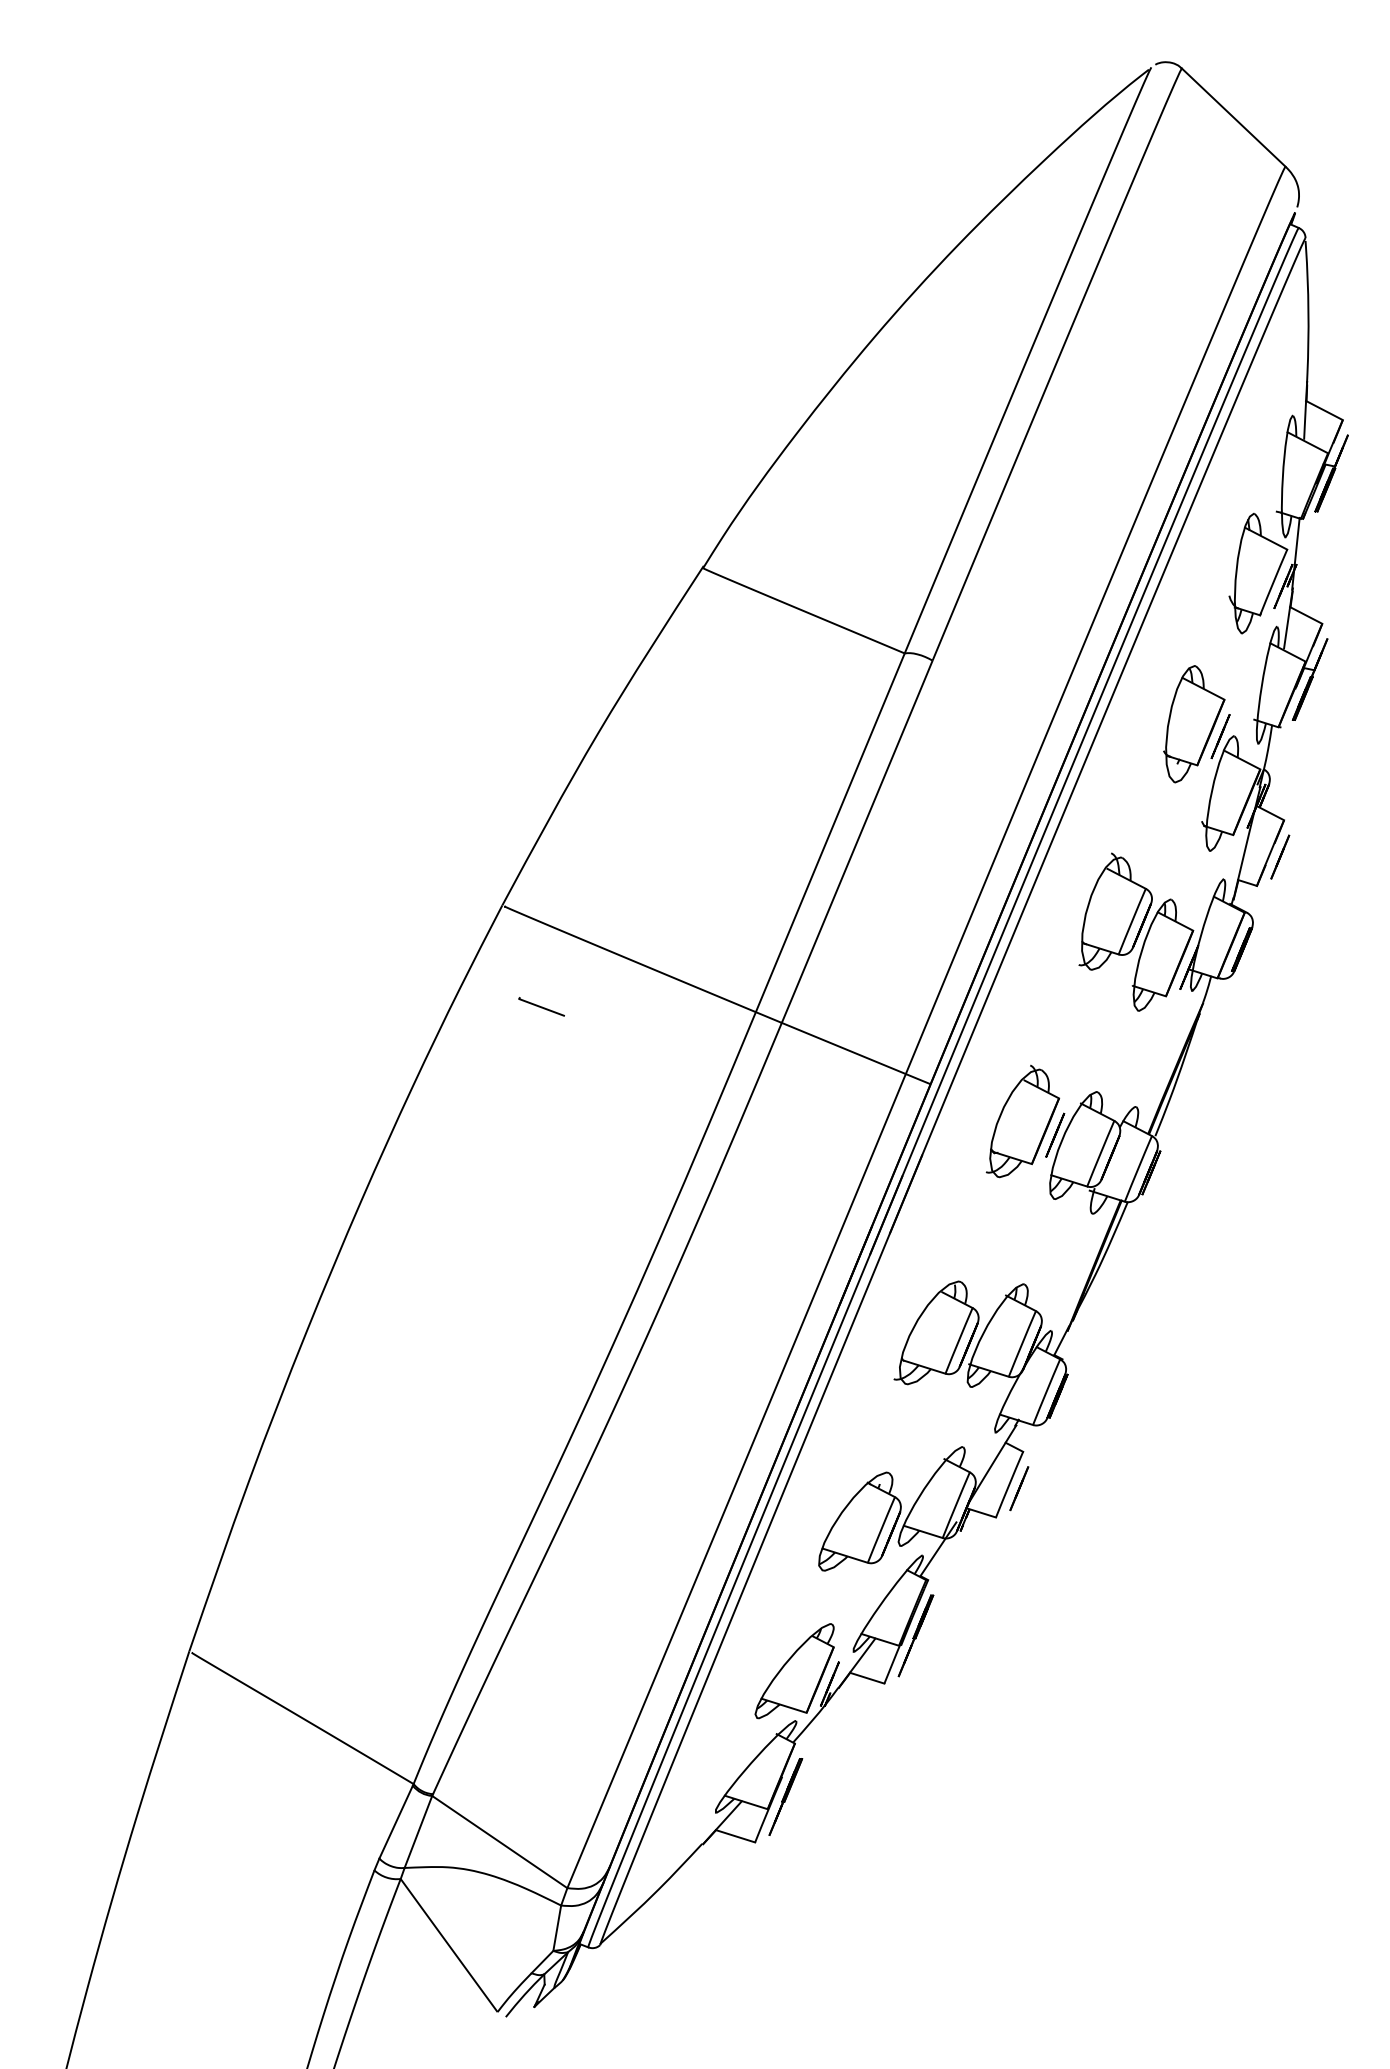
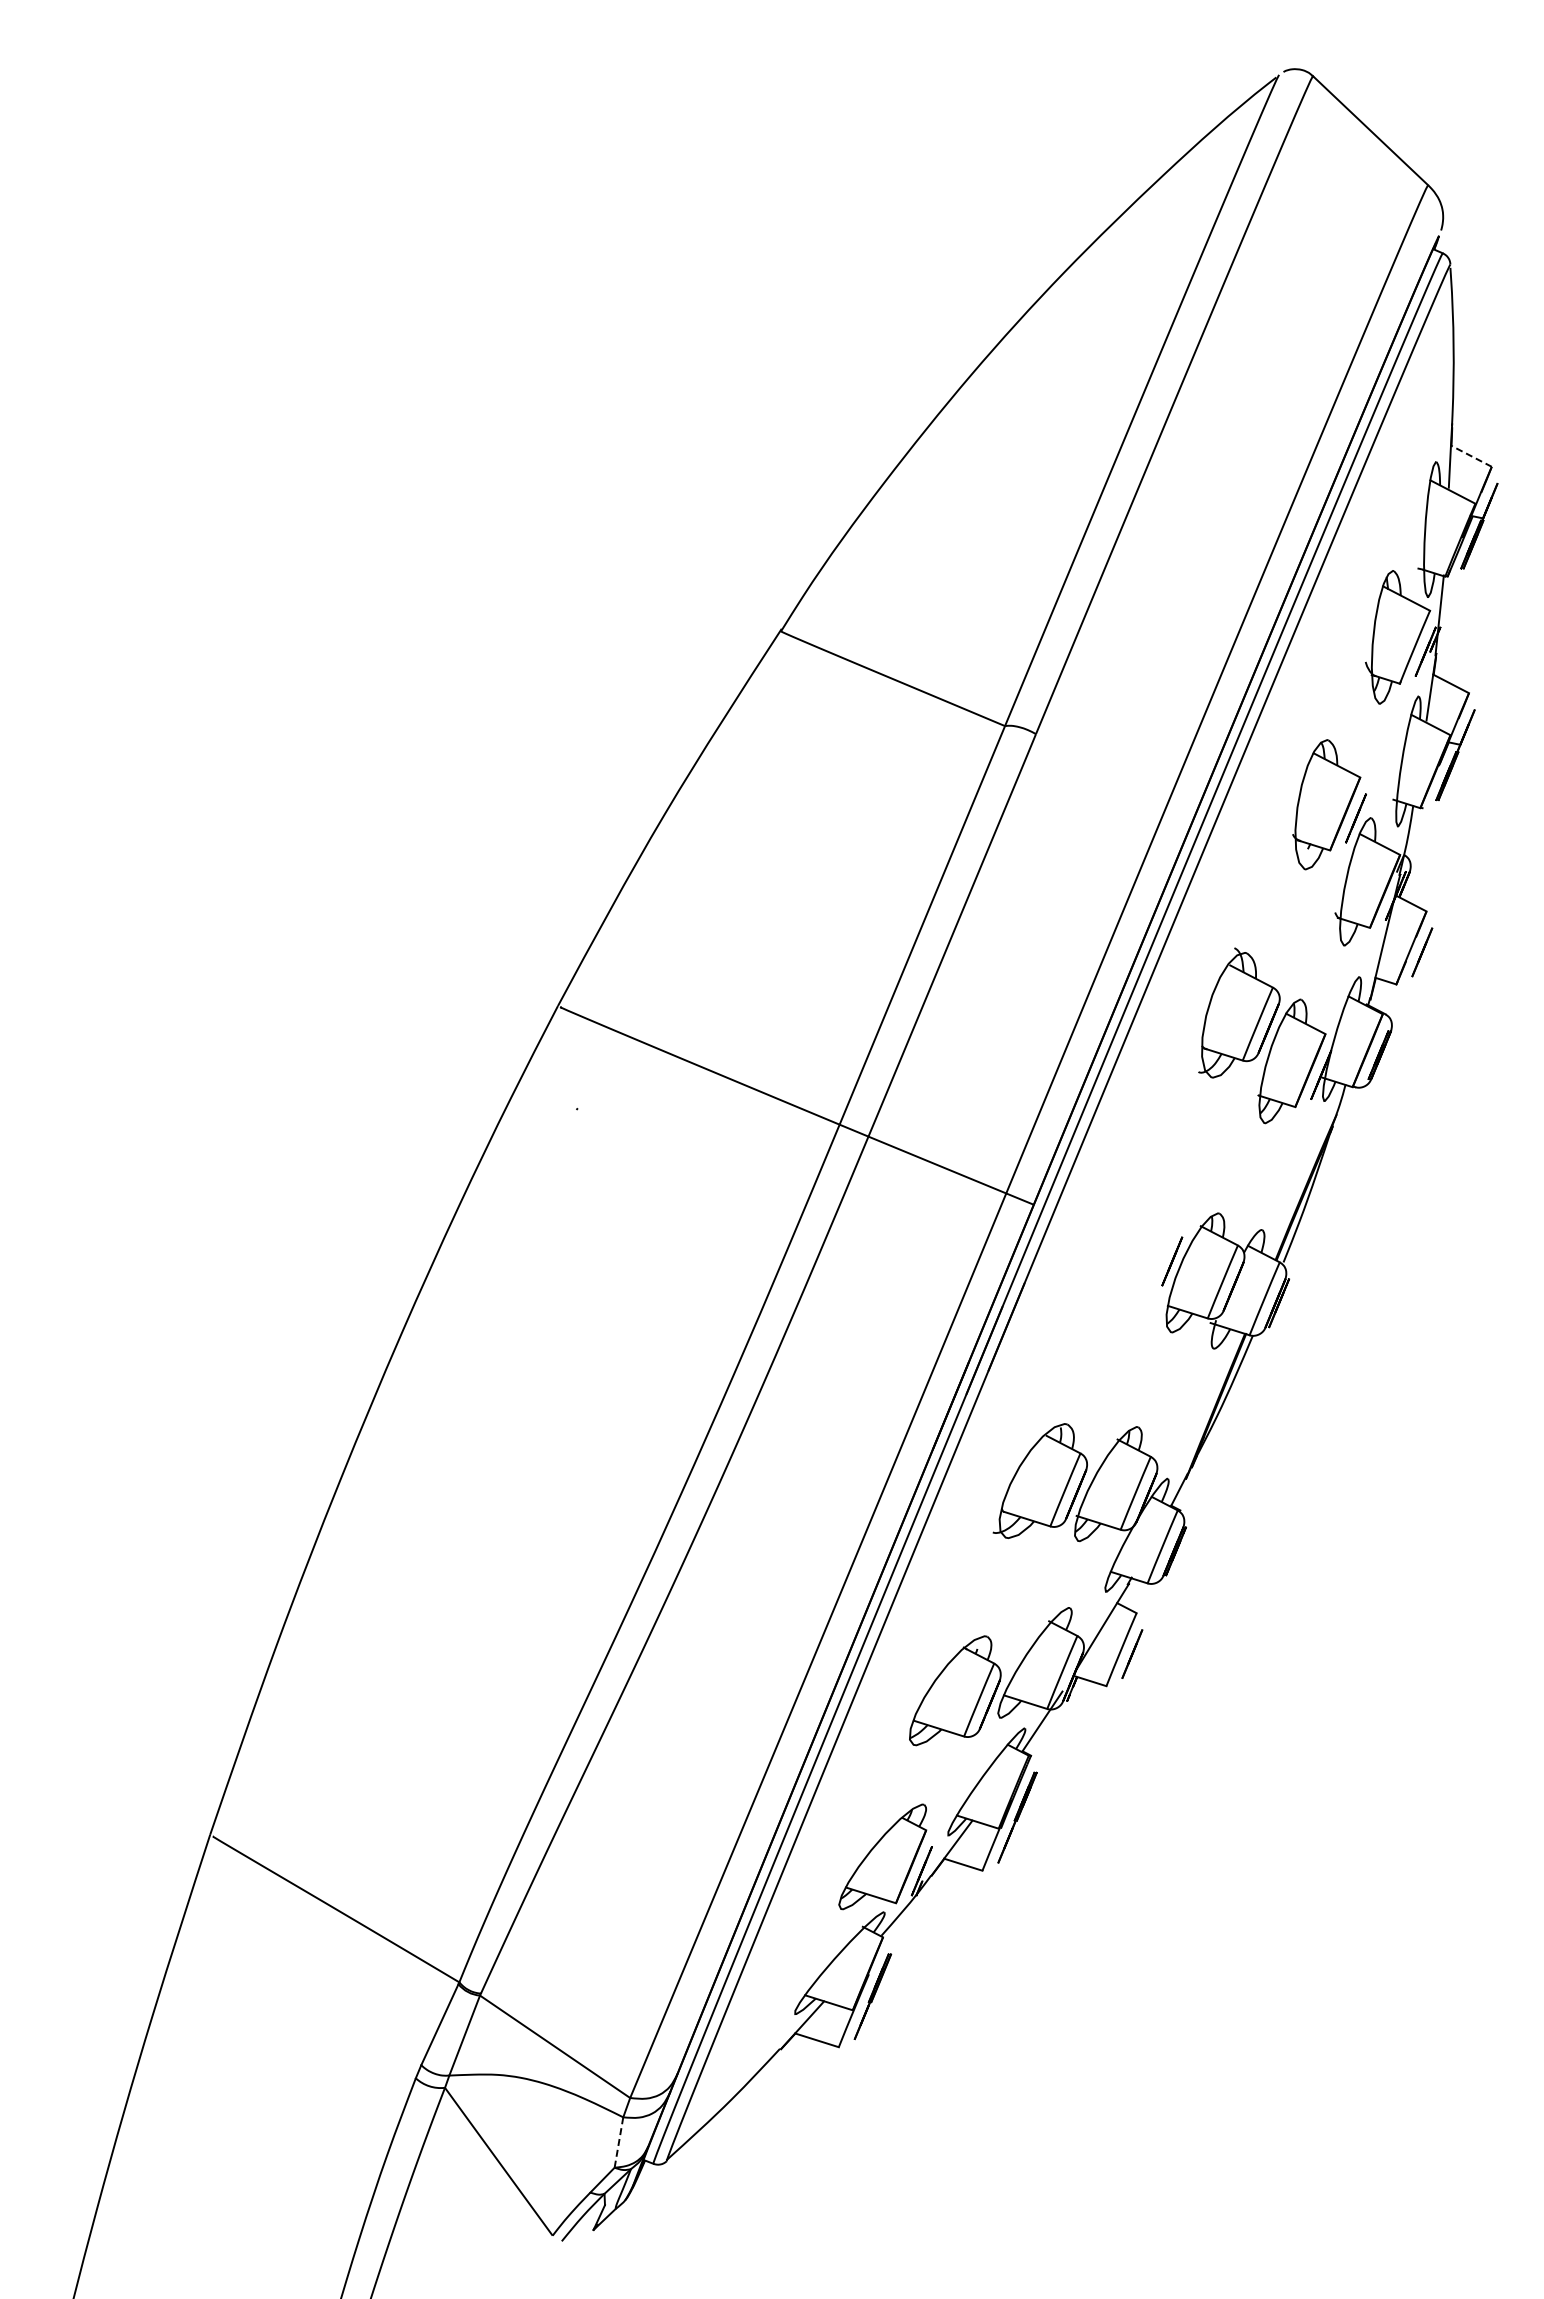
line: (1323, 409) -> (1470, 455), solid -> dashed
line: (541, 1007) -> (601, 1119), removed
part: (1023, 1120) -> (1136, 1245), removed
line: (556, 1928) -> (618, 2142), solid -> dashed

